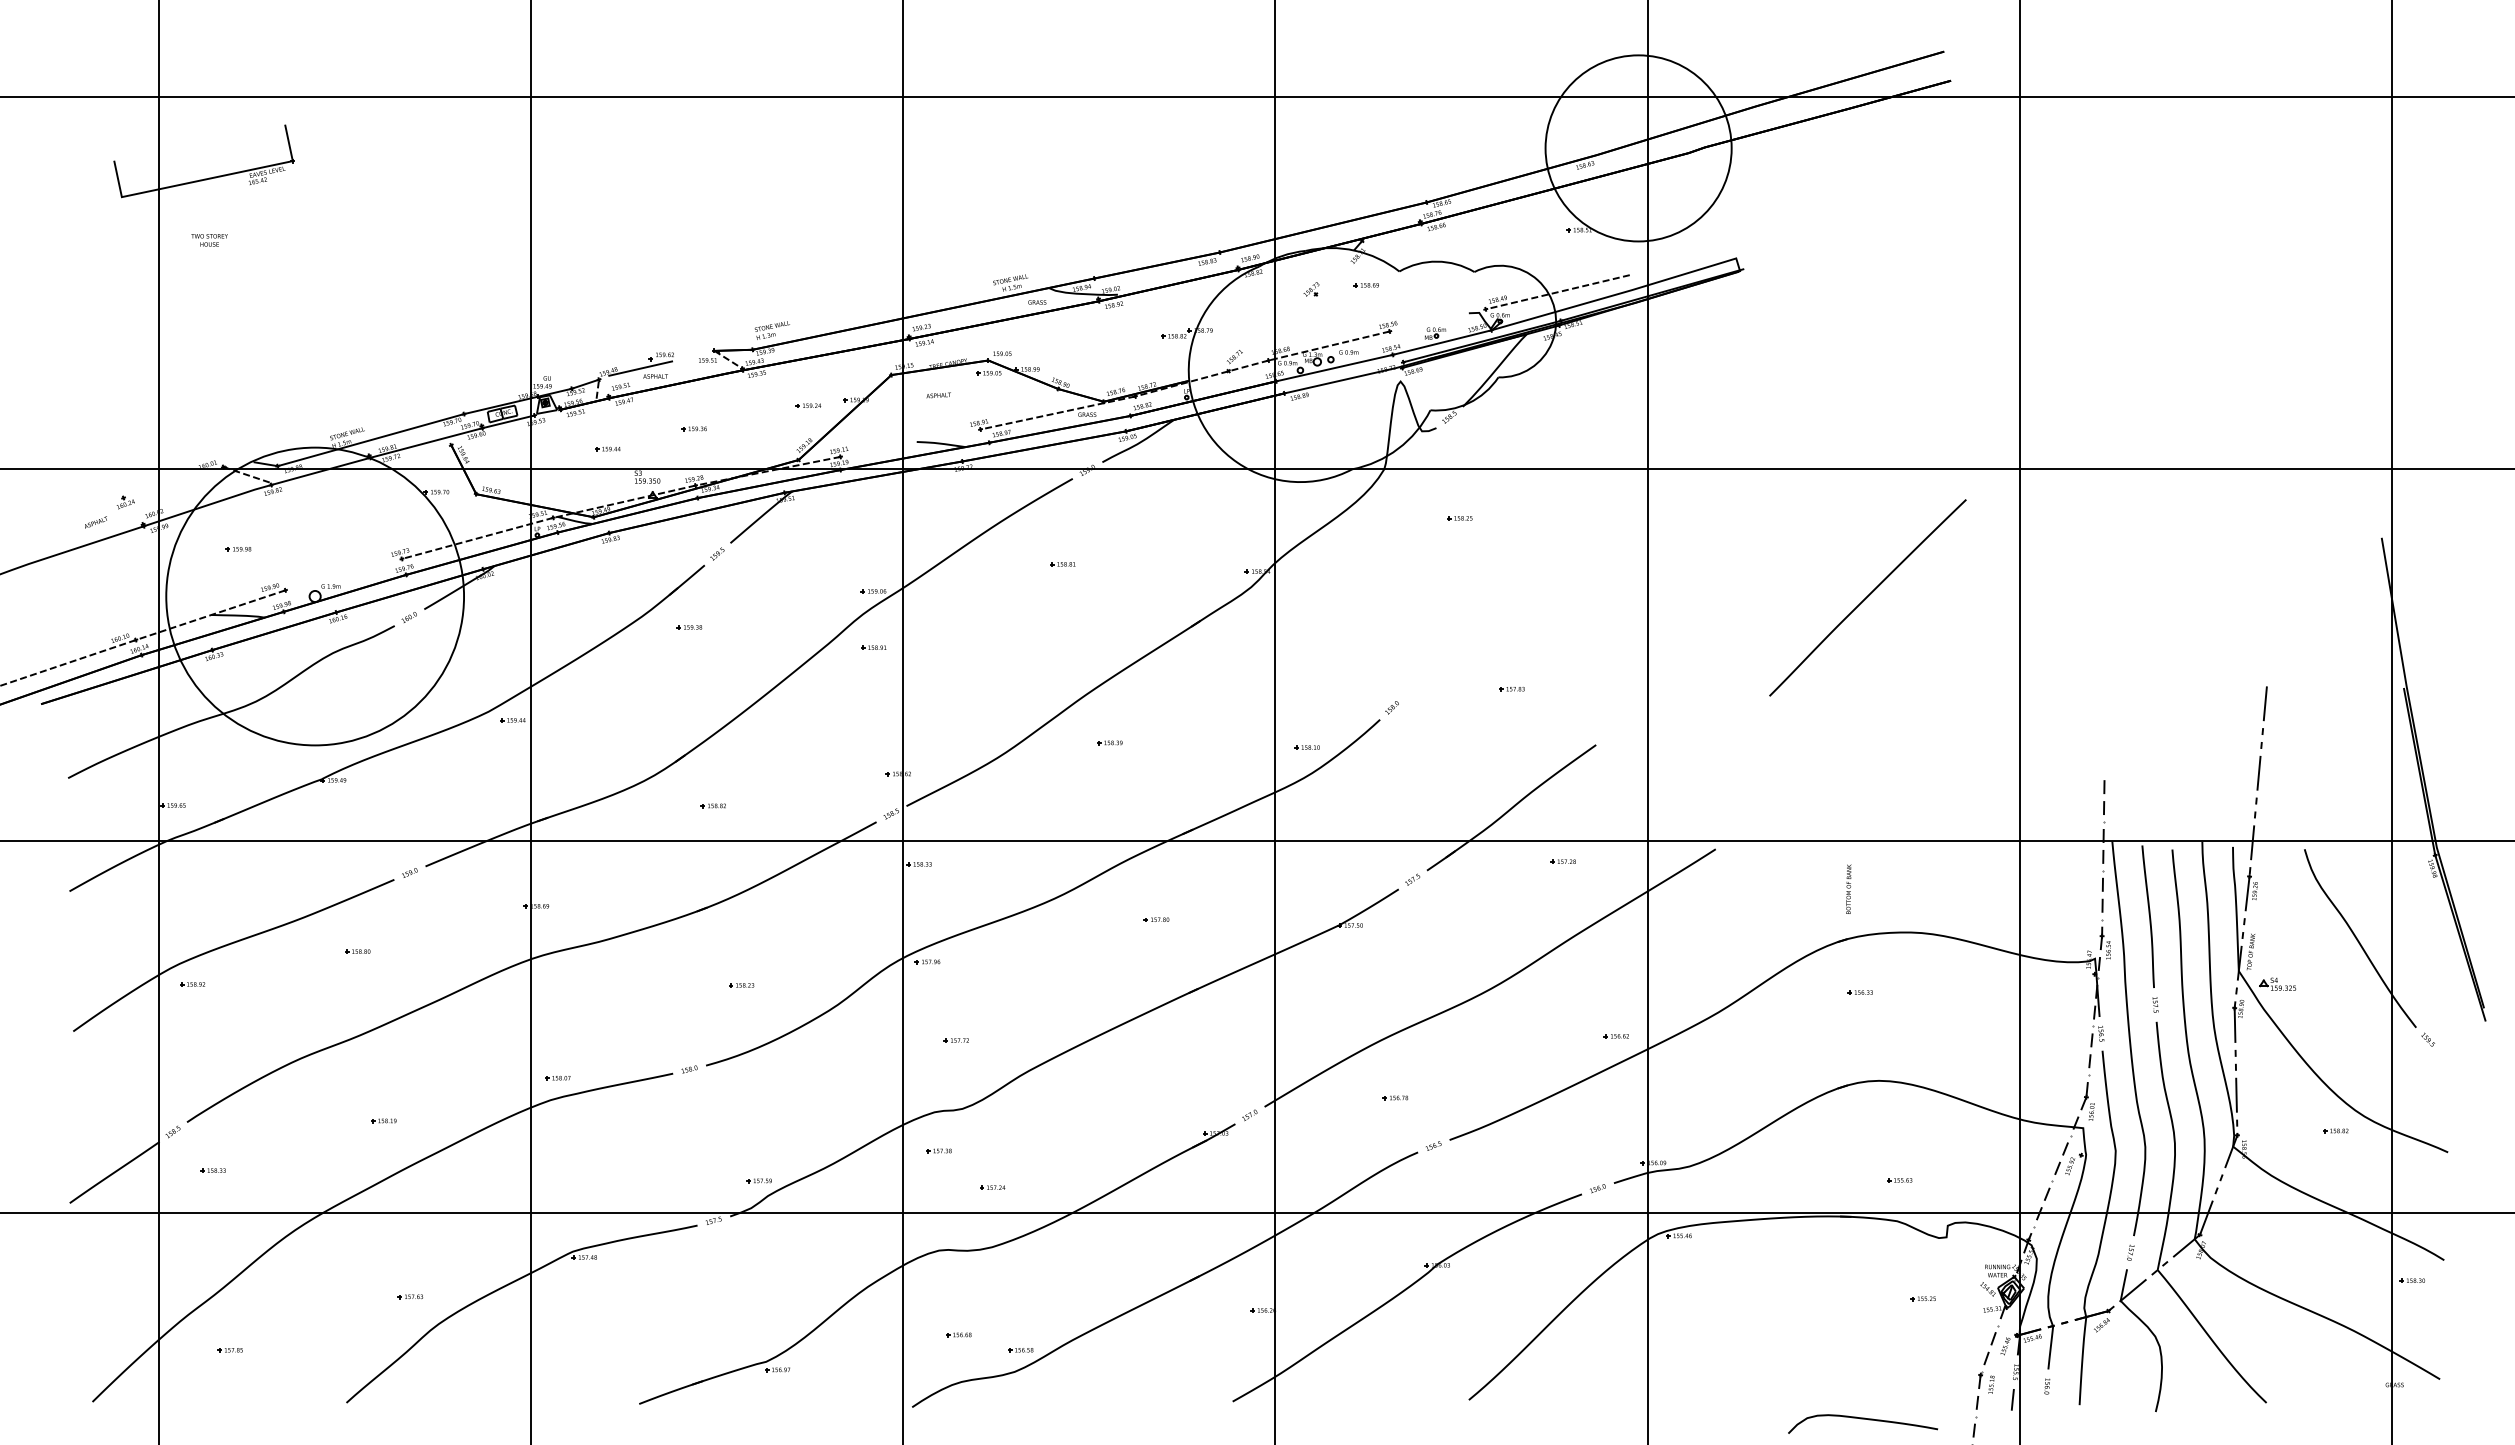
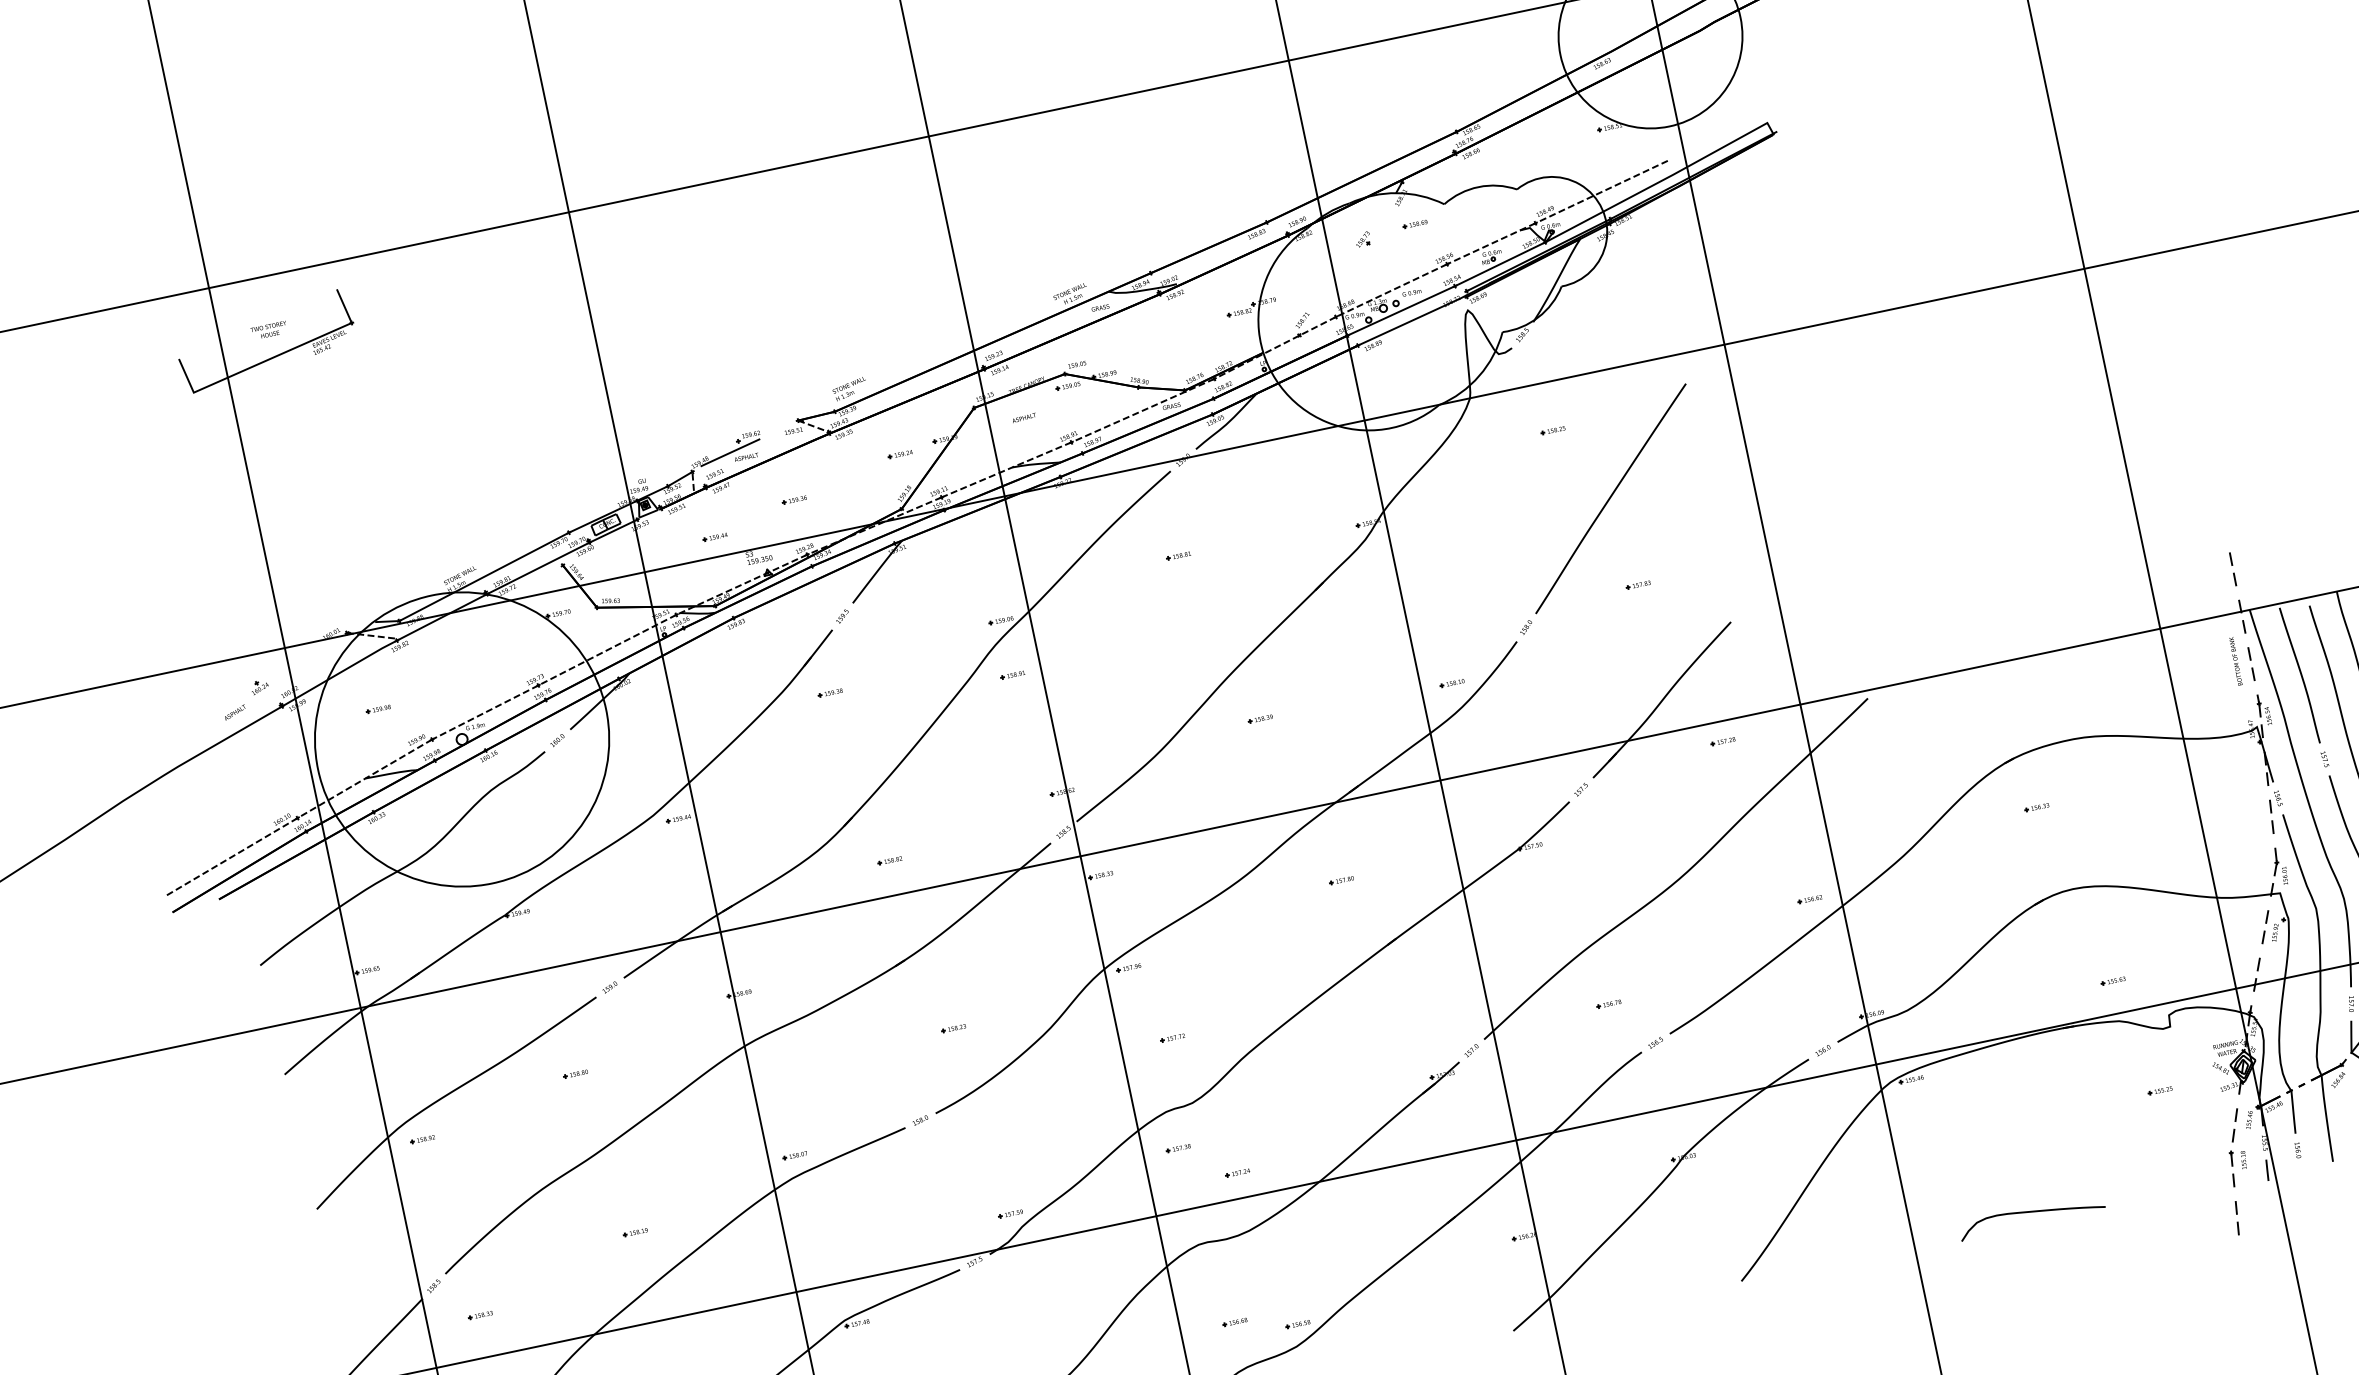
text: (209, 240) -> (269, 330), moved
line: (1437, 320) -> (1491, 243), added
line: (910, 442) -> (1006, 469), added
line: (343, 574) -> (485, 712), added
line: (1867, 597) -> (1610, 498), moved
text: (1848, 888) -> (2235, 660), moved
curve: (1863, 1419) -> (2031, 1212), moved

